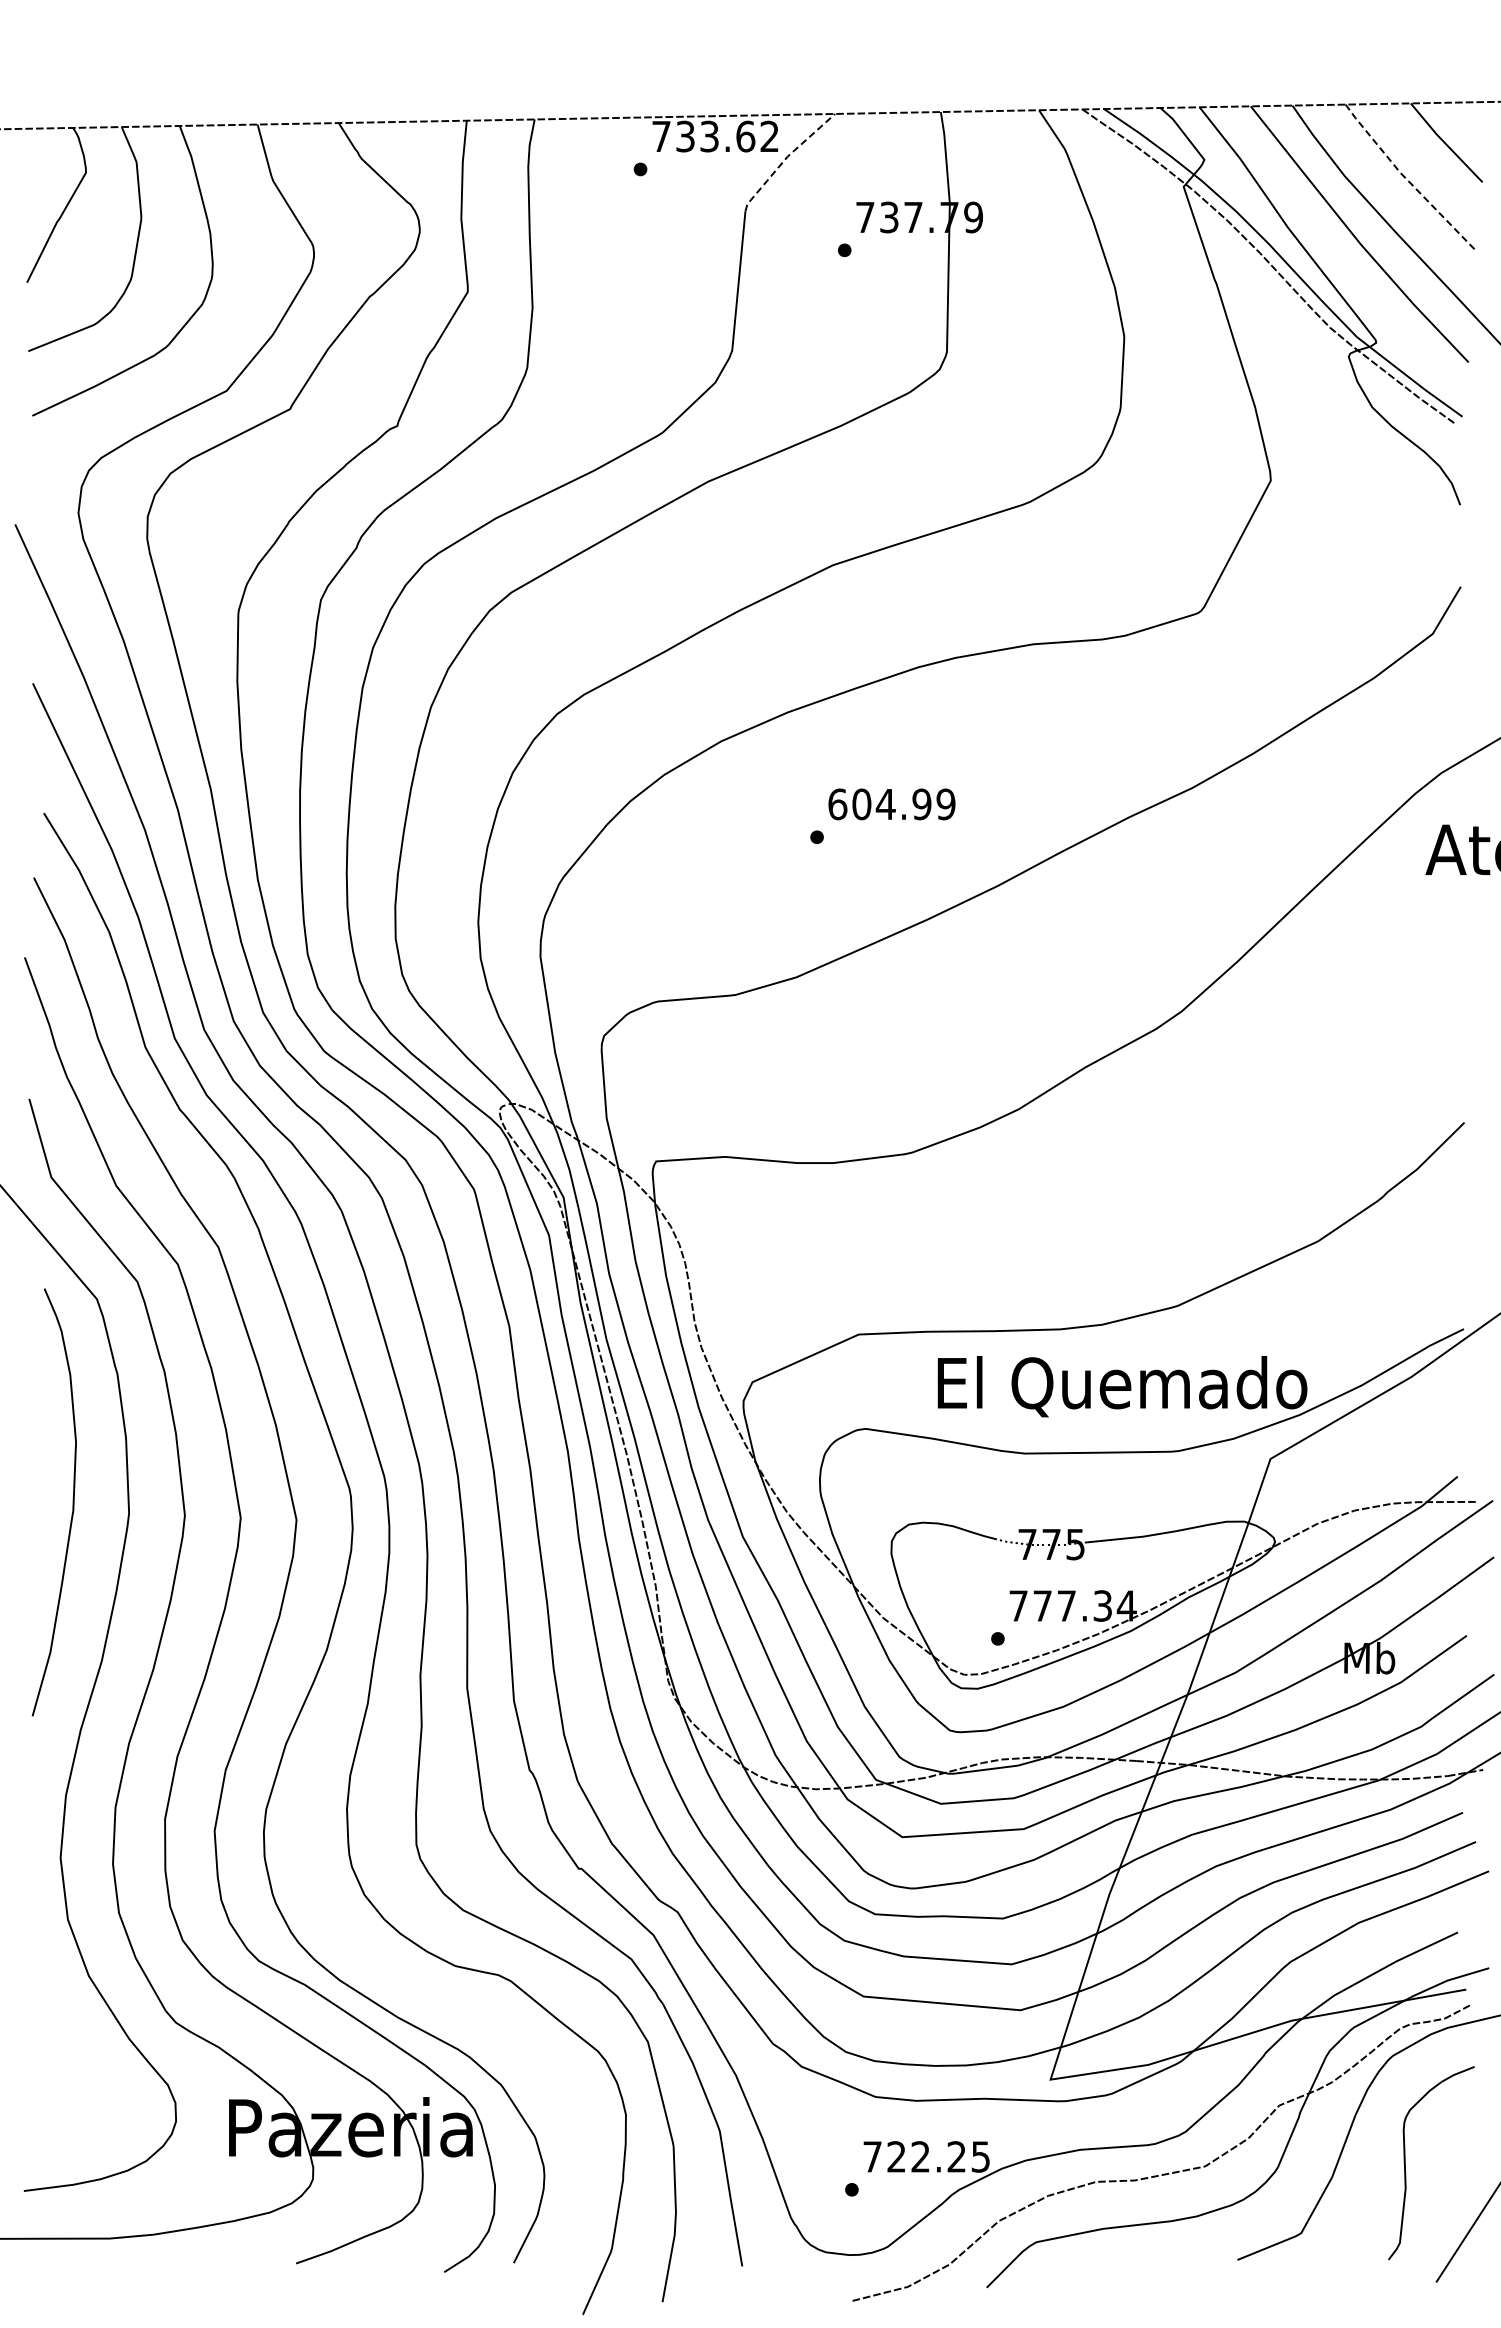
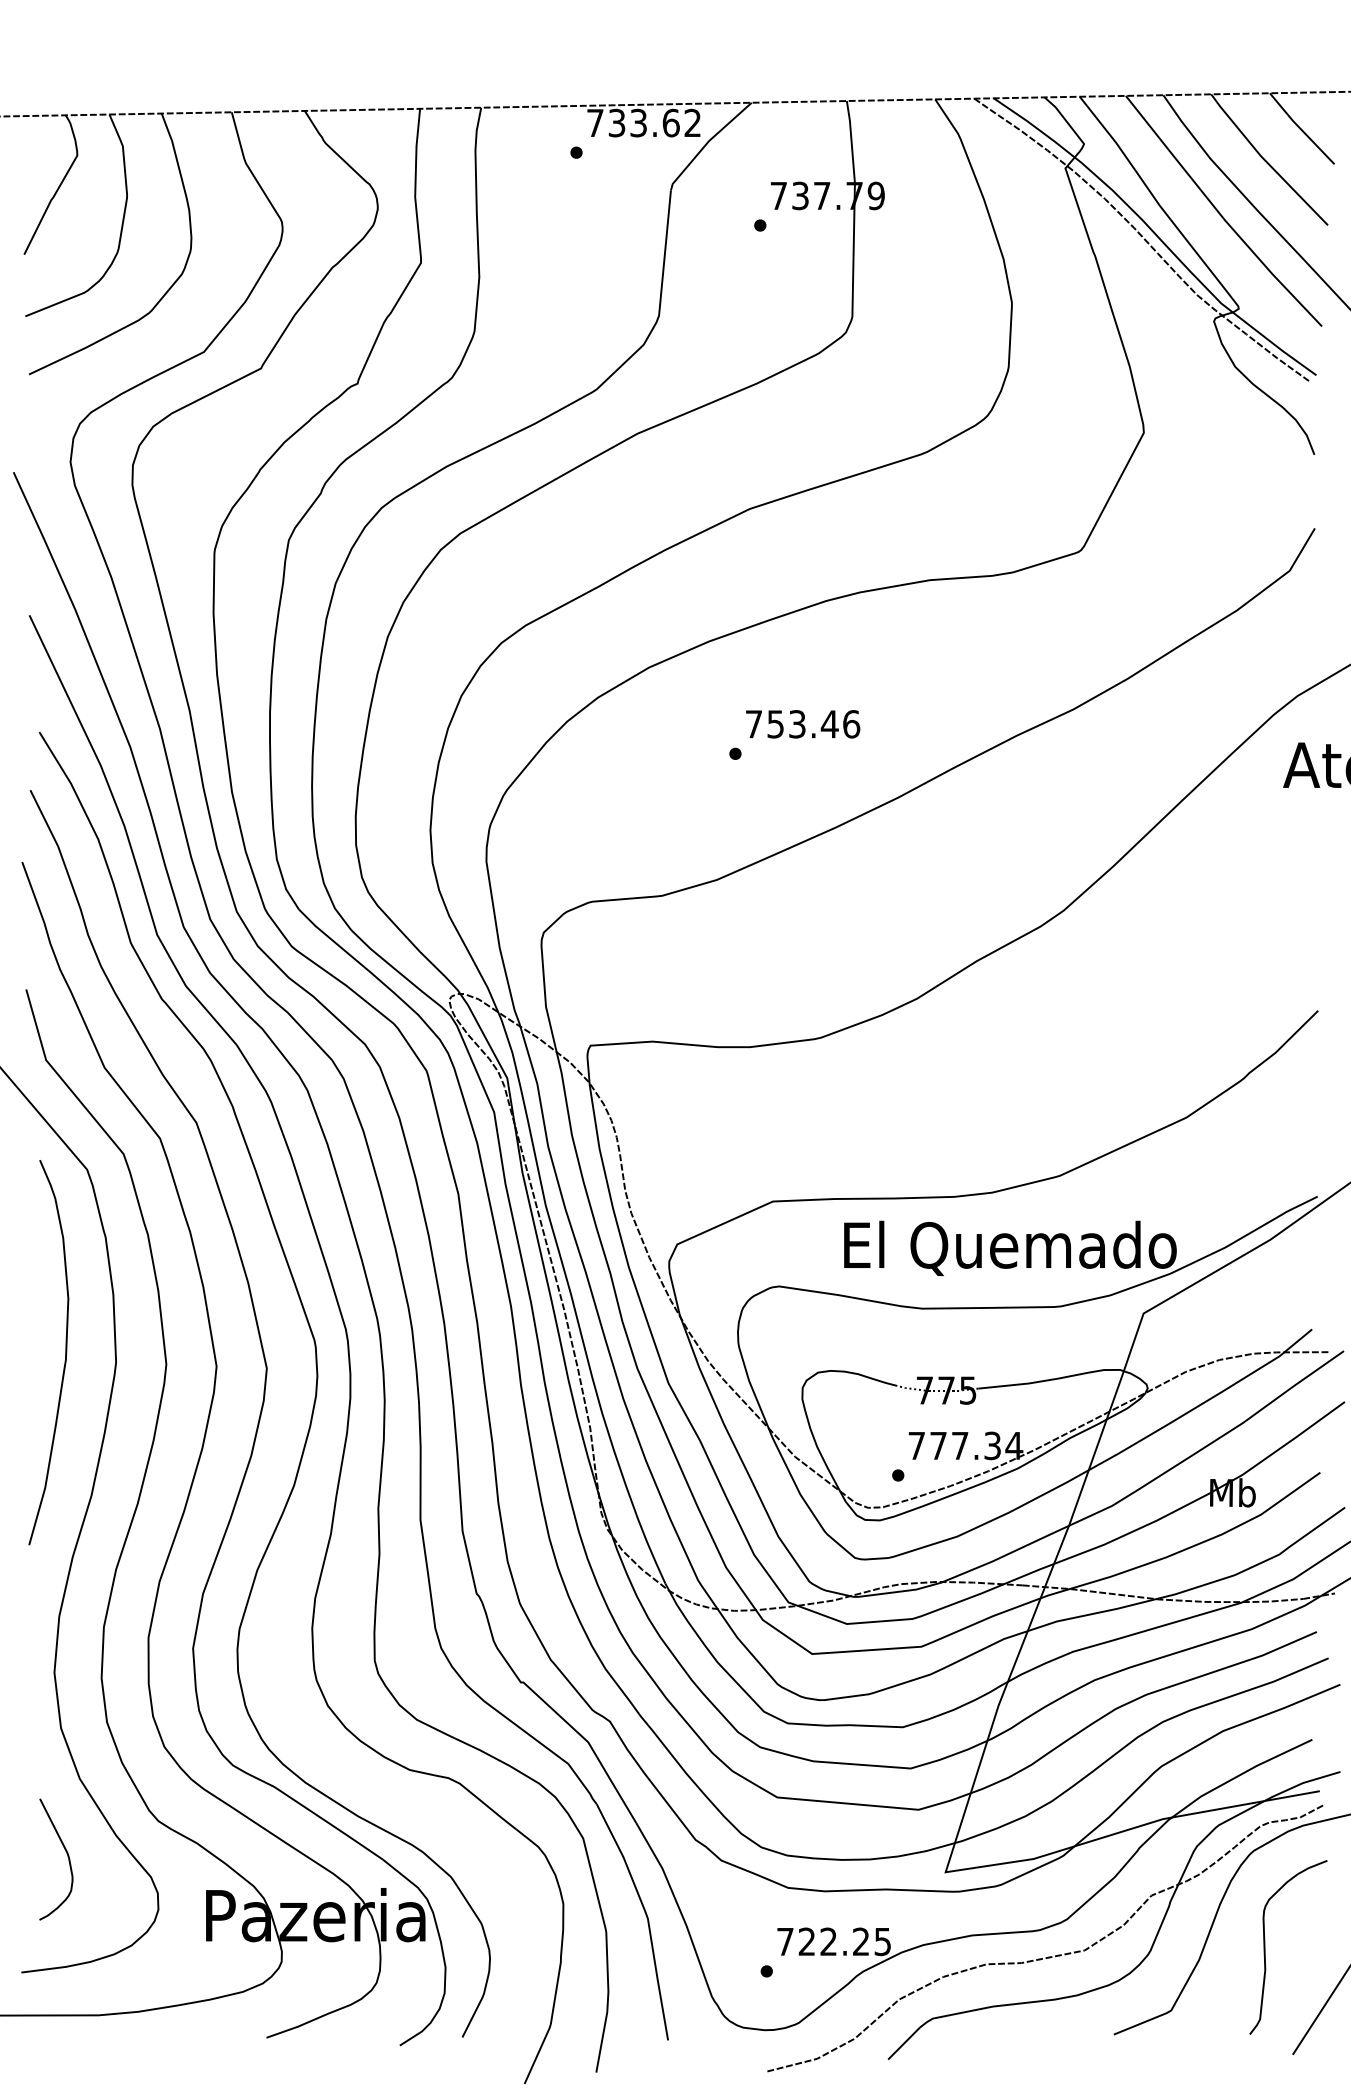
line: (785, 158) -> (707, 142), dashed -> solid
line: (1406, 179) -> (1266, 161), dashed -> solid
text: (891, 804) -> (802, 724), 604.99 -> 753.46
curve: (74, 2060) -> (66, 1855), added

